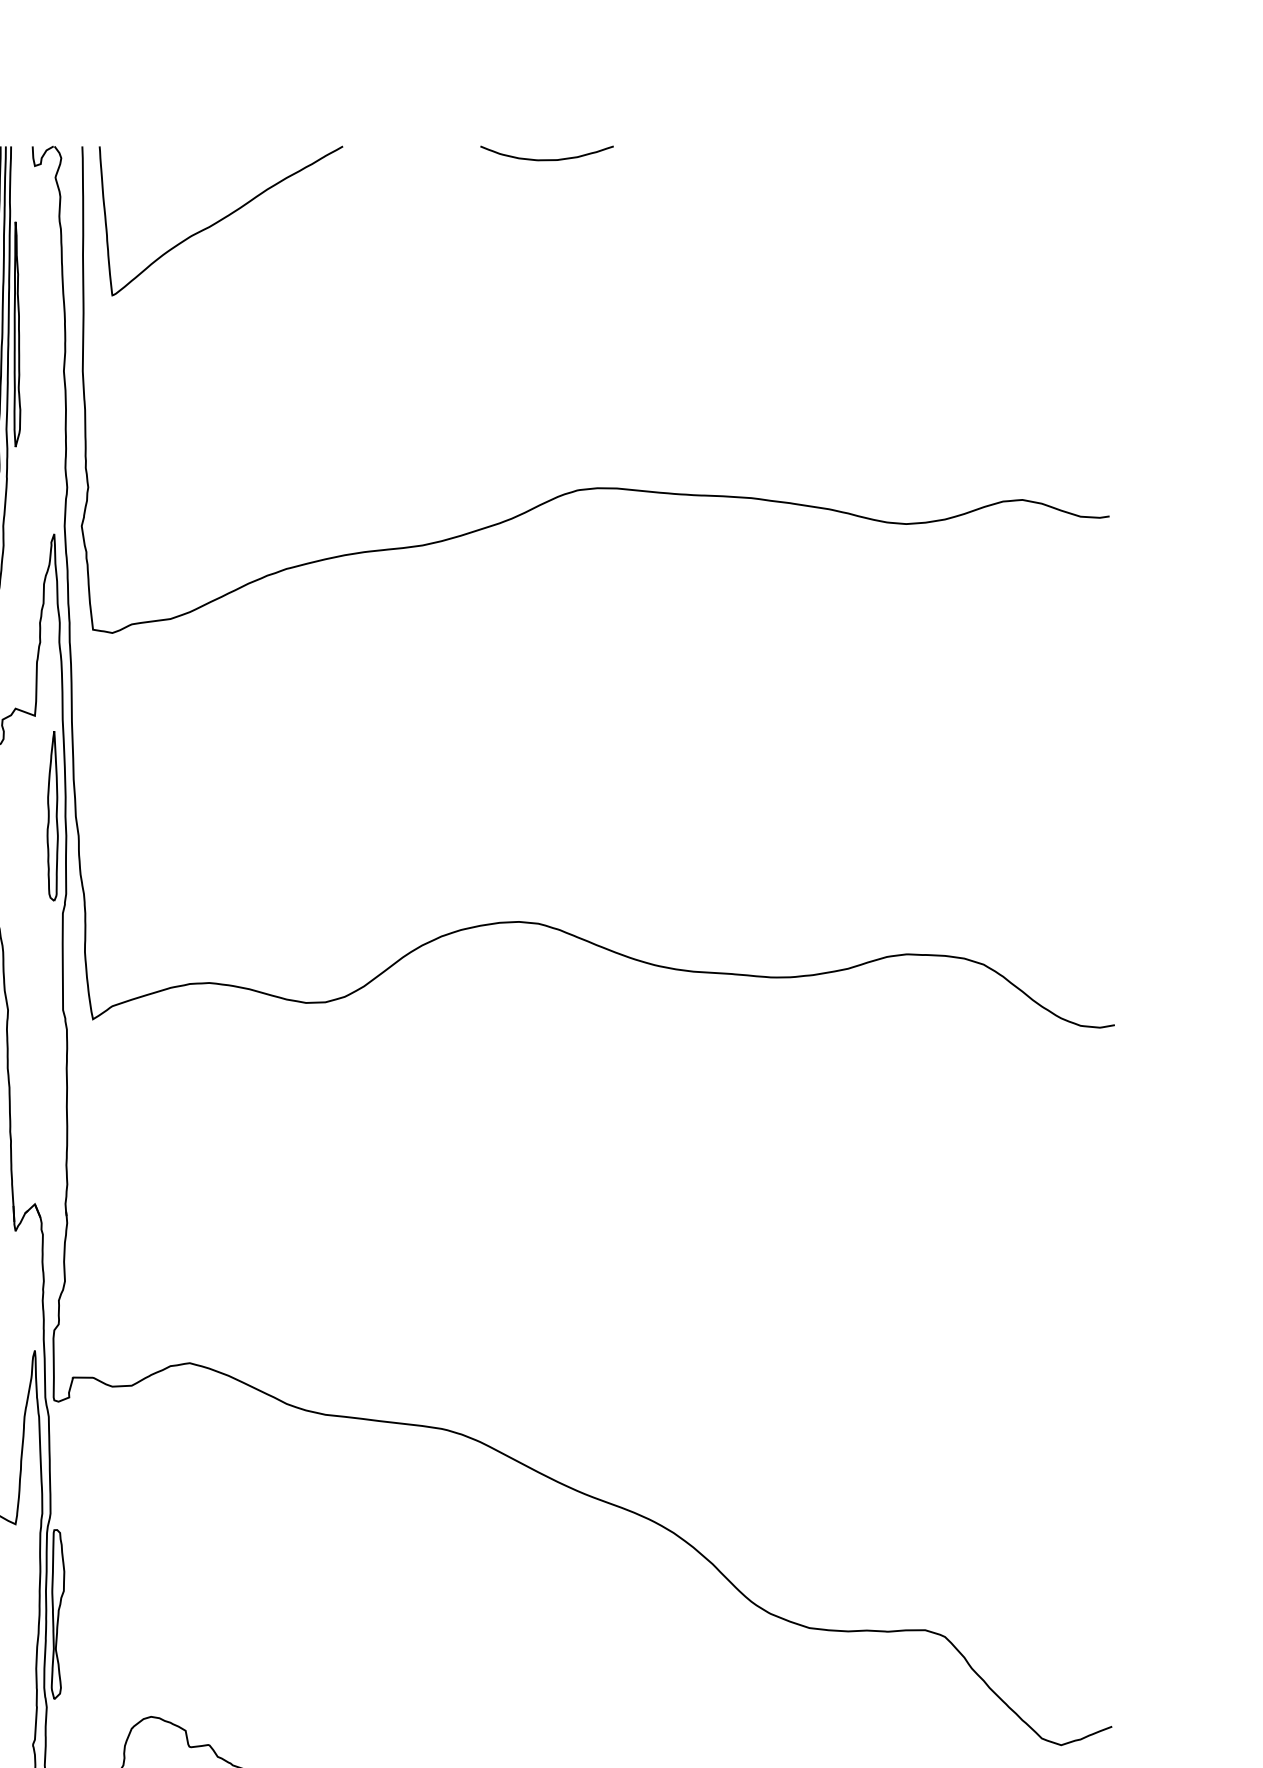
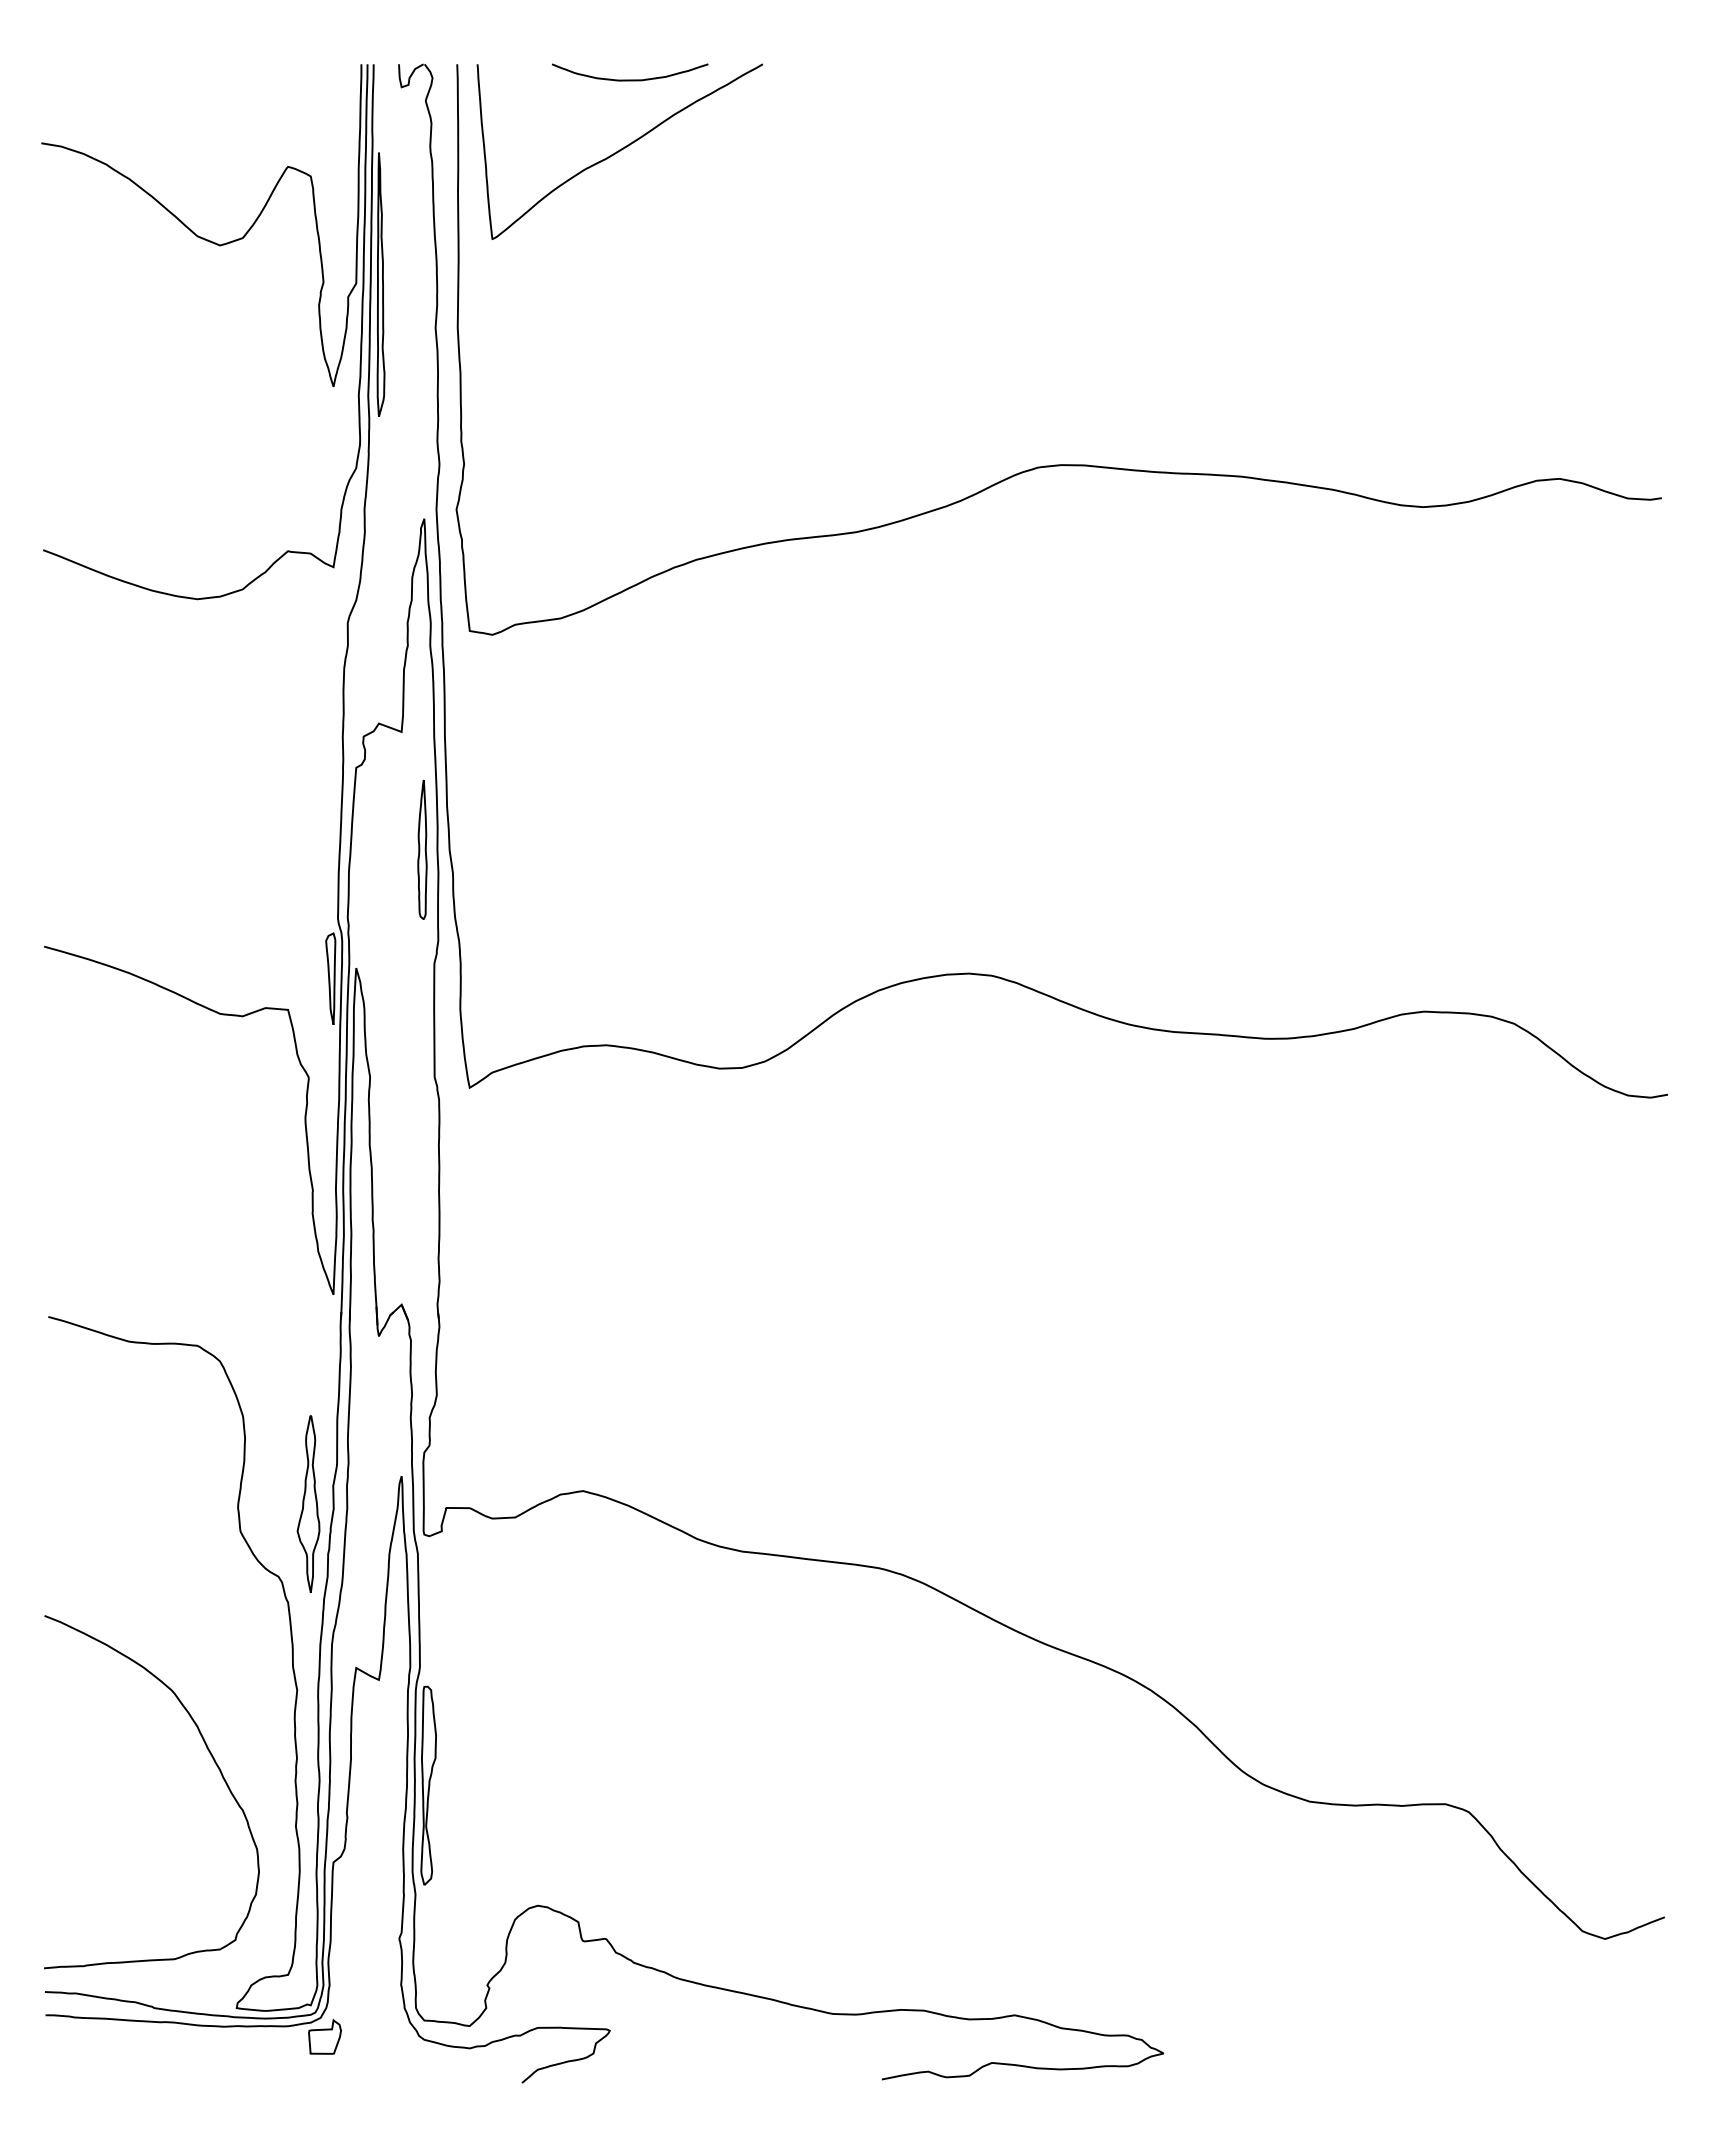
curve: (547, 159) -> (630, 79), moved
part: (52, 816) -> (422, 849), size x0.7

